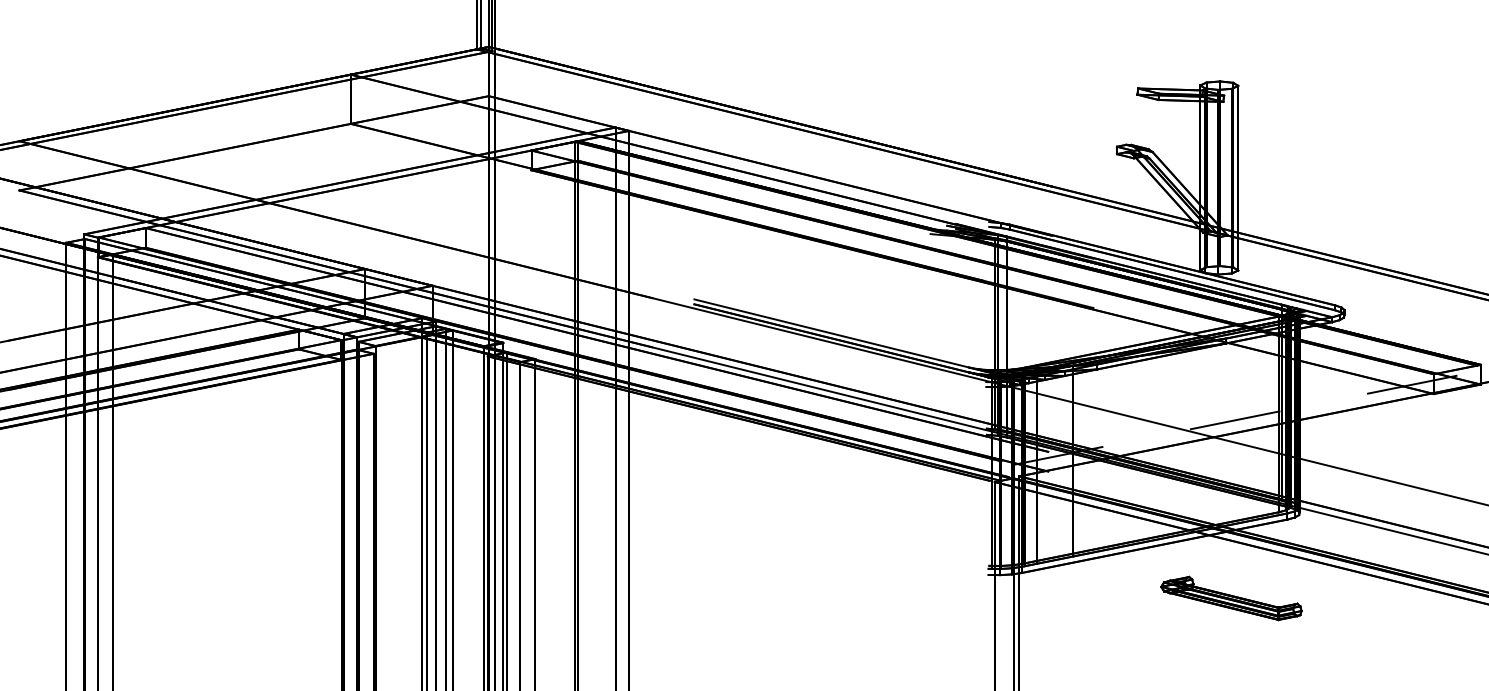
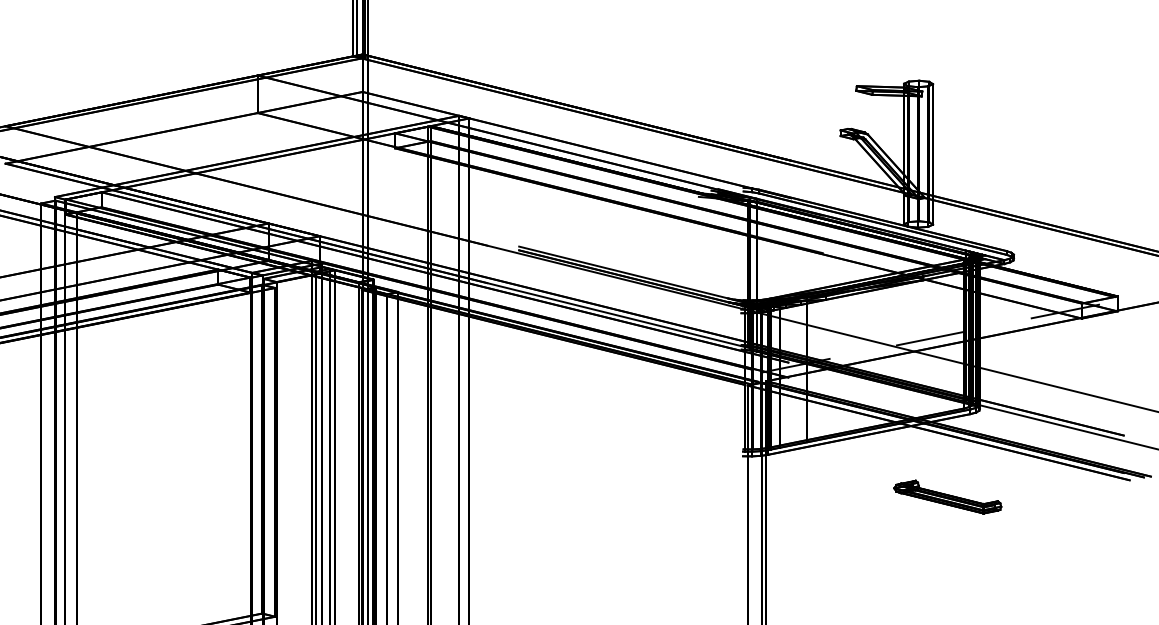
part: (1231, 597) -> (947, 496), moved

